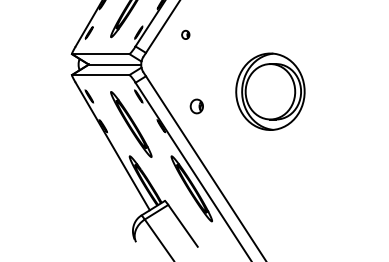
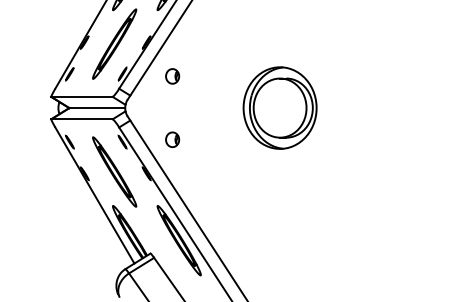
part: (185, 34) -> (172, 76), size x1.67
part: (269, 91) -> (279, 107), moved
part: (196, 106) -> (172, 139), moved

